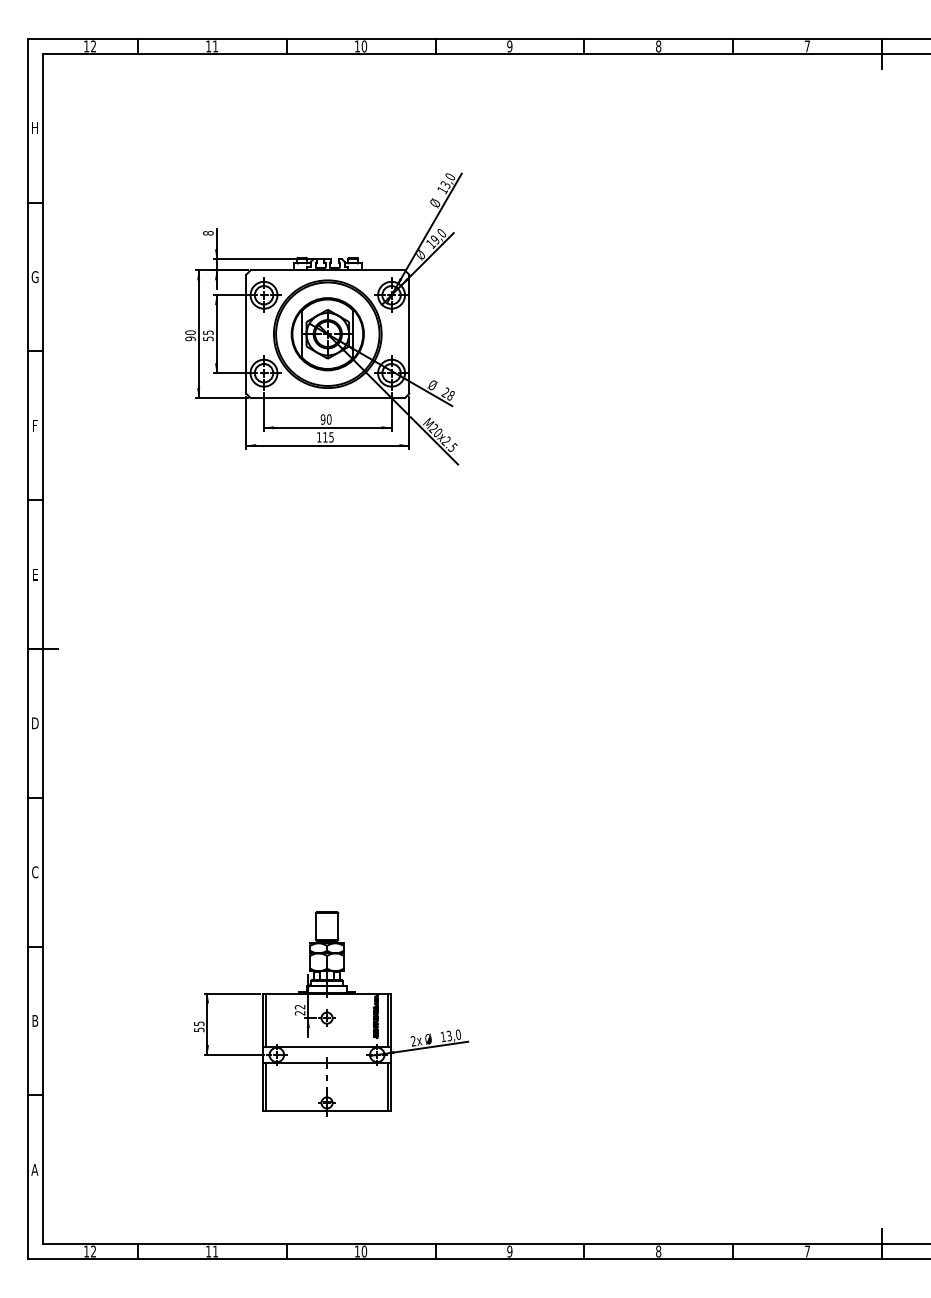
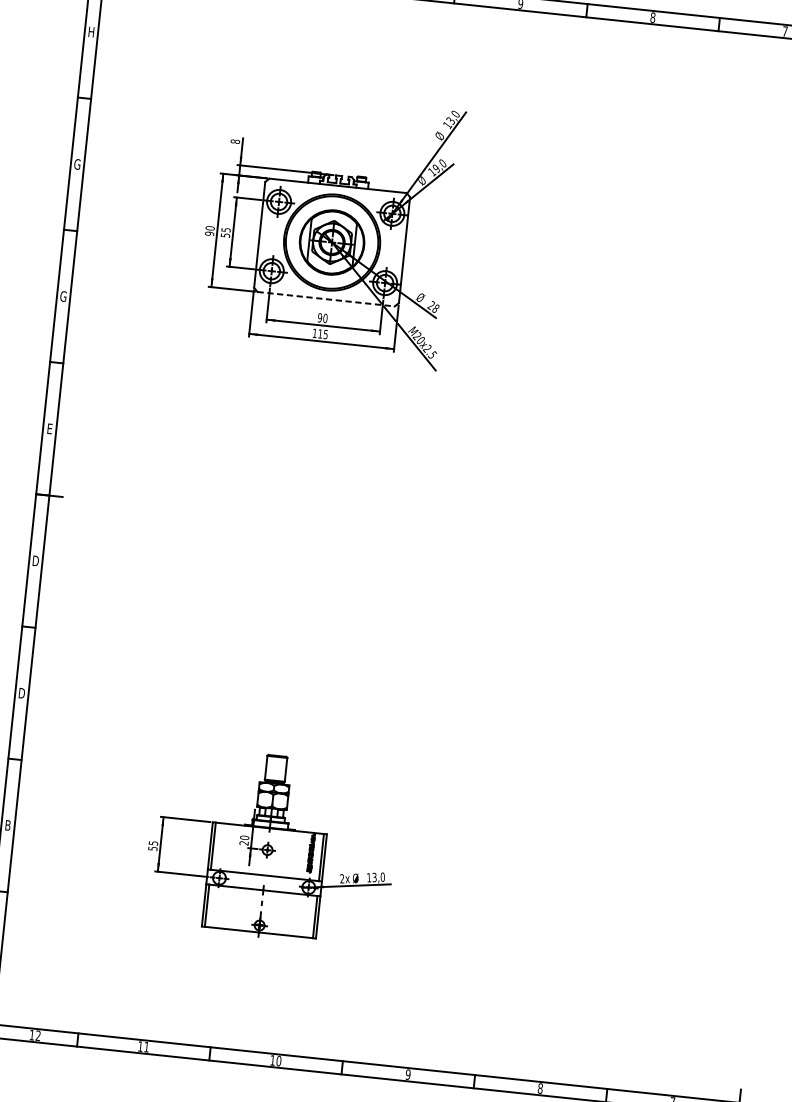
line: (328, 398) -> (326, 299), solid -> dashed
text: (34, 425) -> (62, 296), F -> G
text: (35, 872) -> (22, 693), C -> D
text: (300, 1006) -> (245, 837), 22 -> 20

